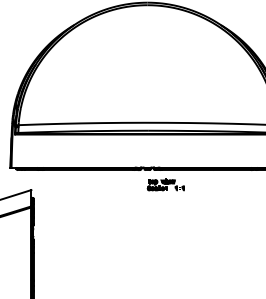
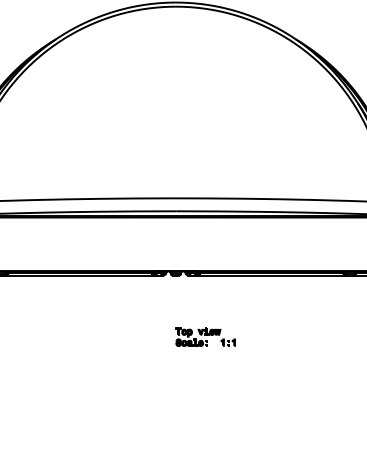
part: (165, 184) -> (205, 336), moved

